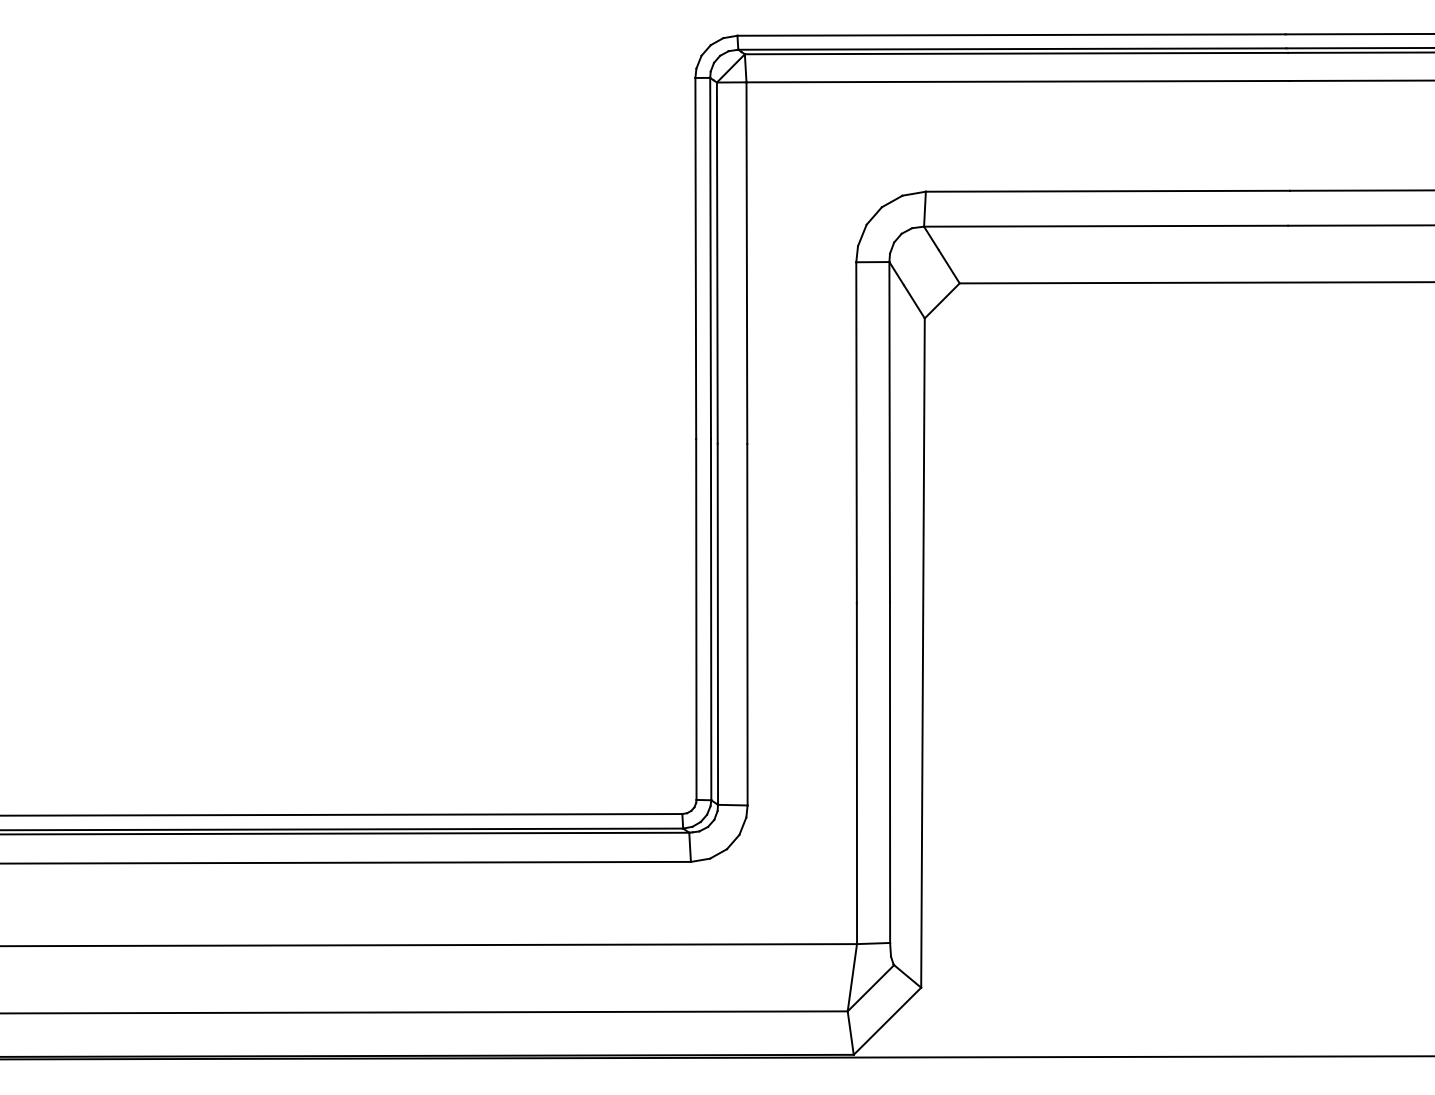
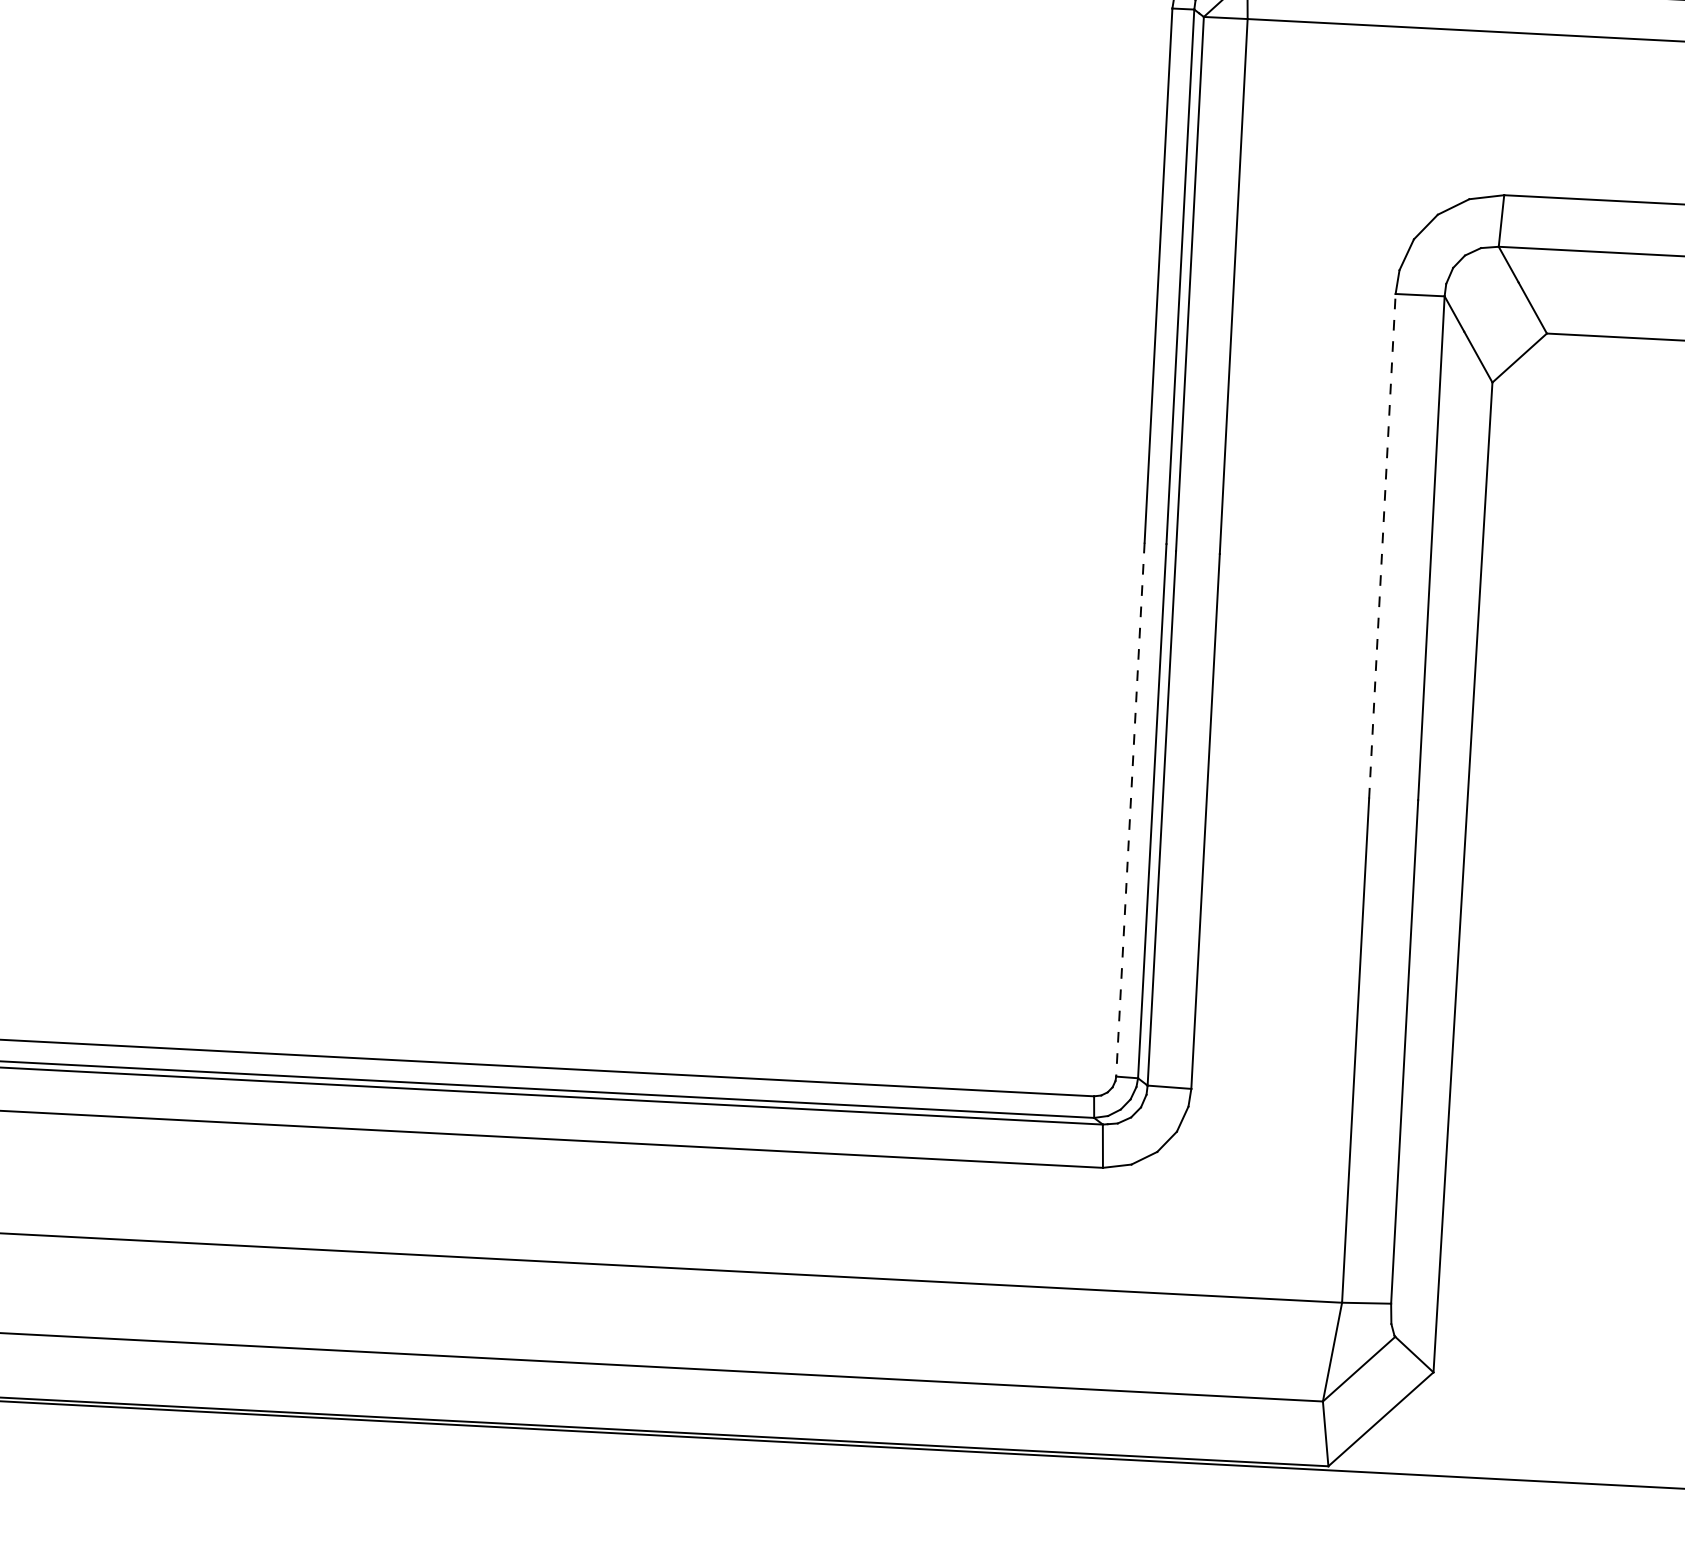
line: (856, 432) -> (1382, 545), solid -> dashed
line: (696, 620) -> (1130, 811), solid -> dashed

